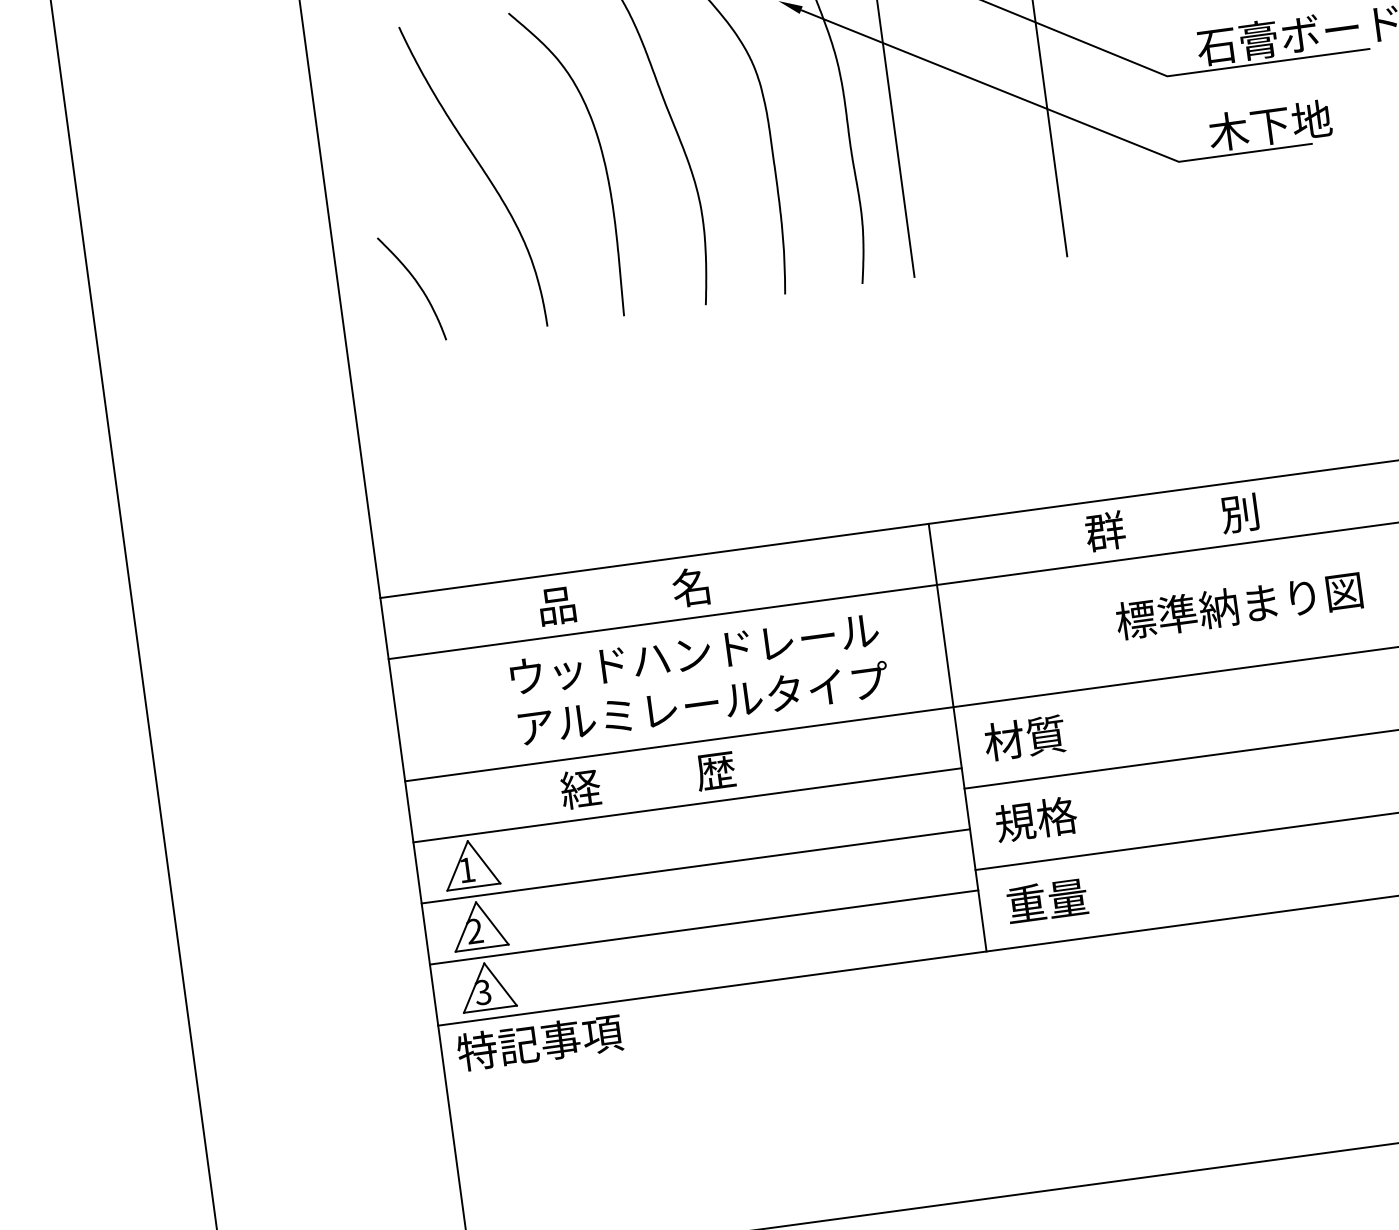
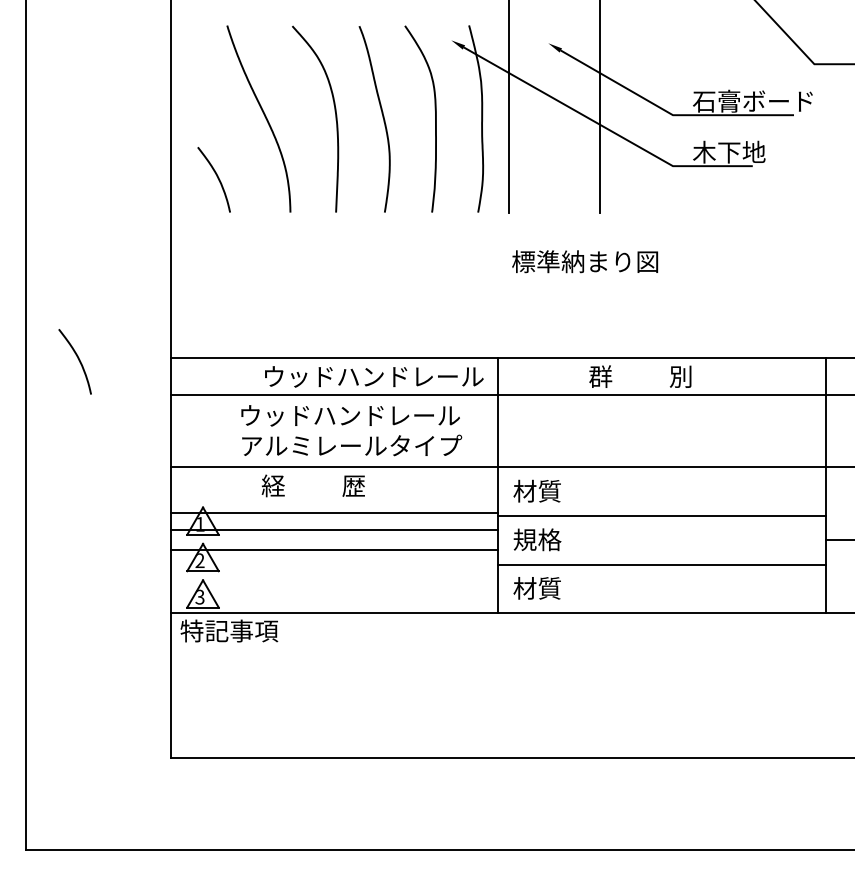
text: (724, 582) -> (373, 376), 品          名 -> ウッドハンドレール
text: (1239, 605) -> (585, 261), moved
curve: (225, 622) -> (78, 360), added
line: (687, 804) -> (334, 529), moved
line: (695, 866) -> (334, 513), moved
text: (1047, 901) -> (537, 588), 重量 -> 材質
line: (703, 927) -> (334, 549), moved

